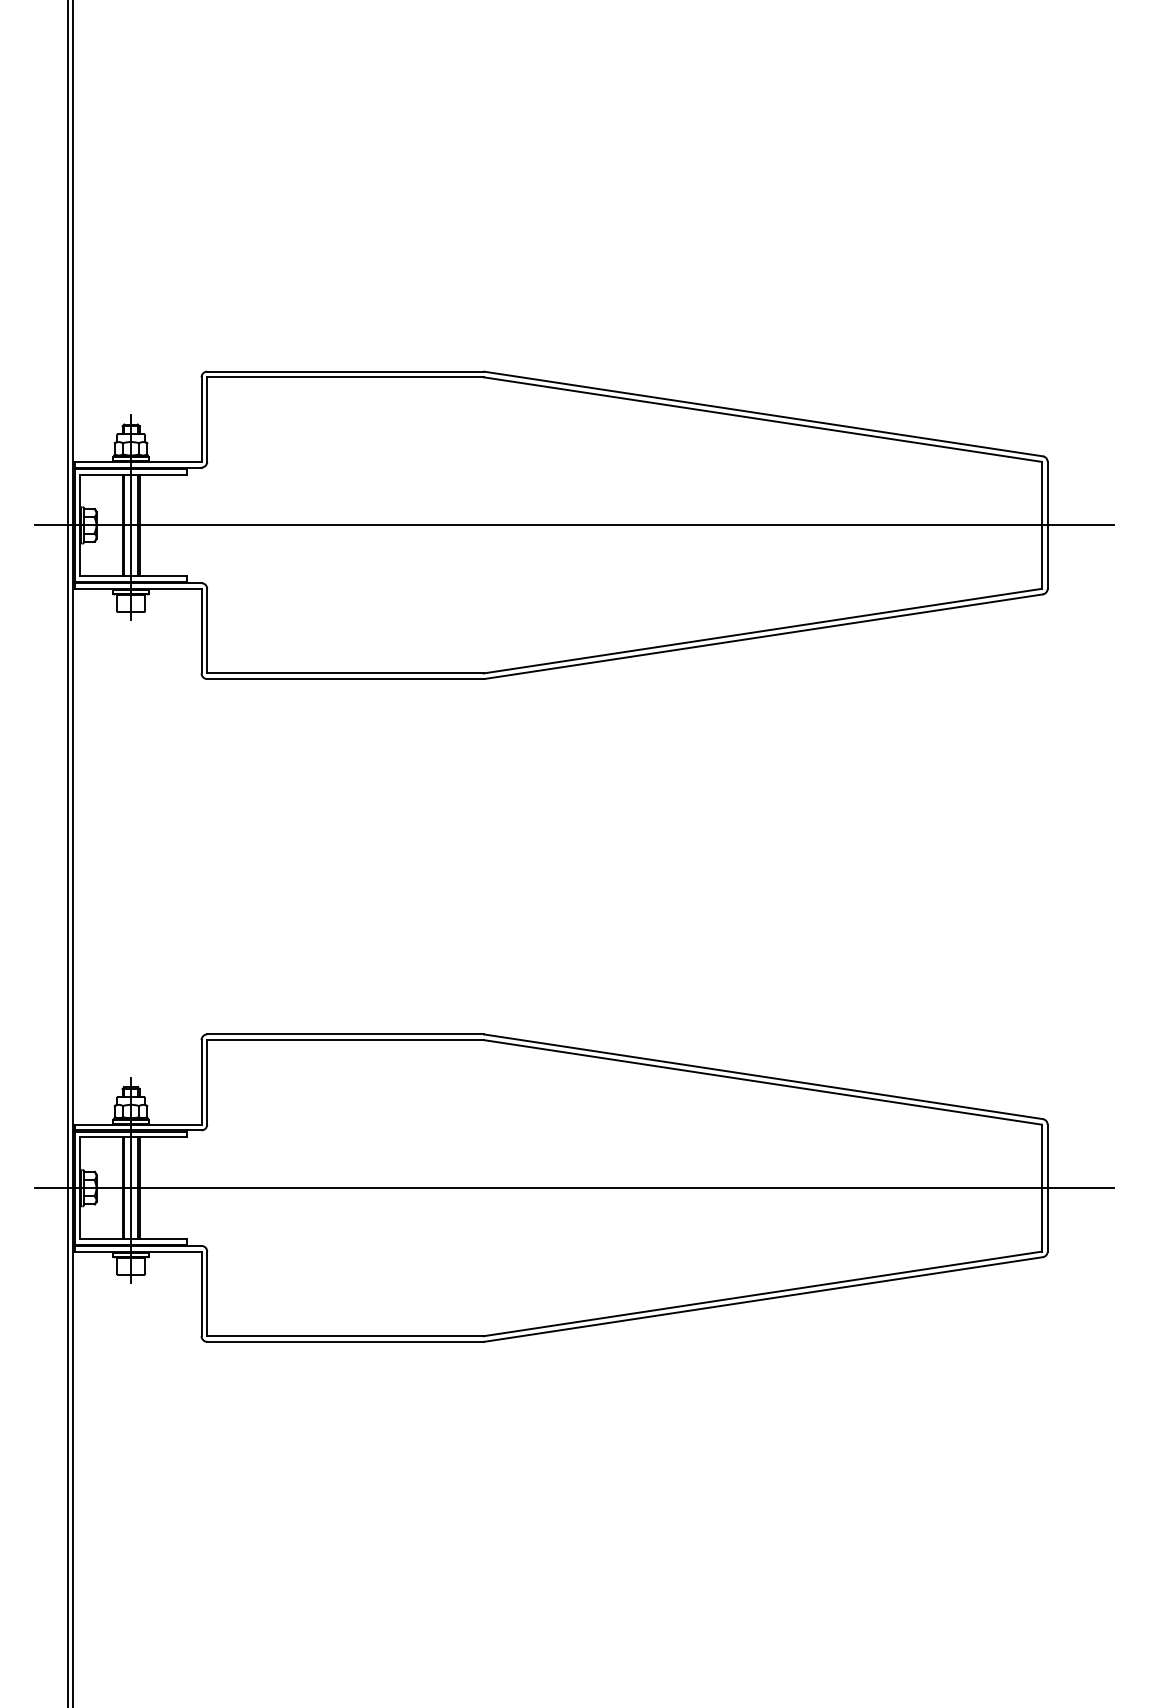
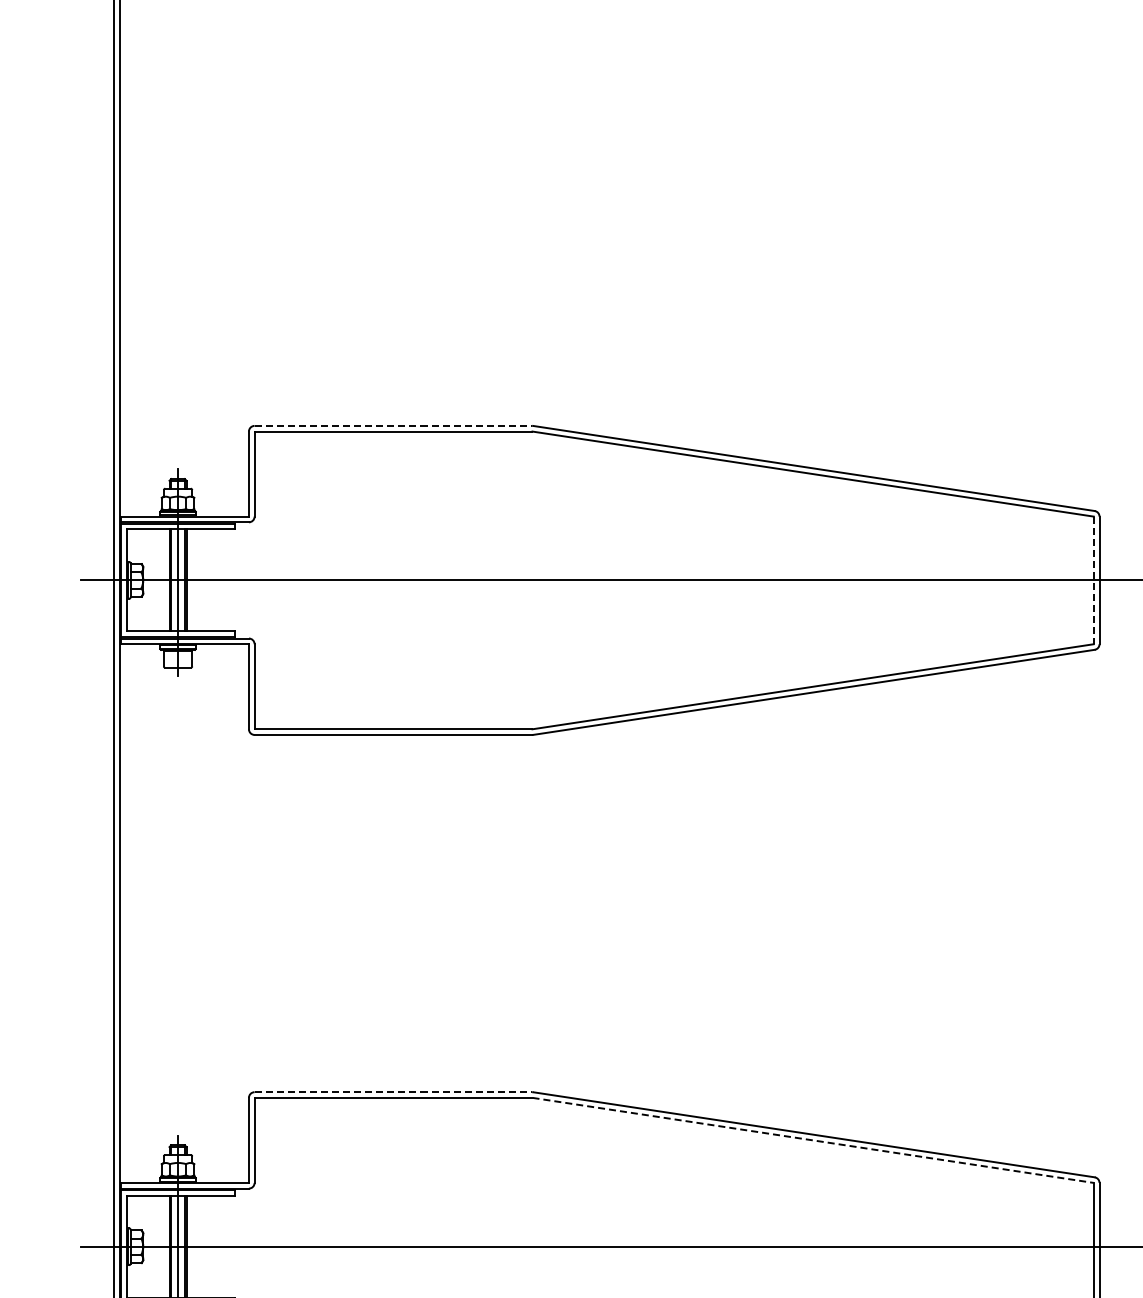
line: (345, 371) -> (393, 425), solid -> dashed
line: (1042, 525) -> (1094, 580), solid -> dashed
line: (345, 1034) -> (393, 1092), solid -> dashed
line: (763, 1082) -> (813, 1140), solid -> dashed

